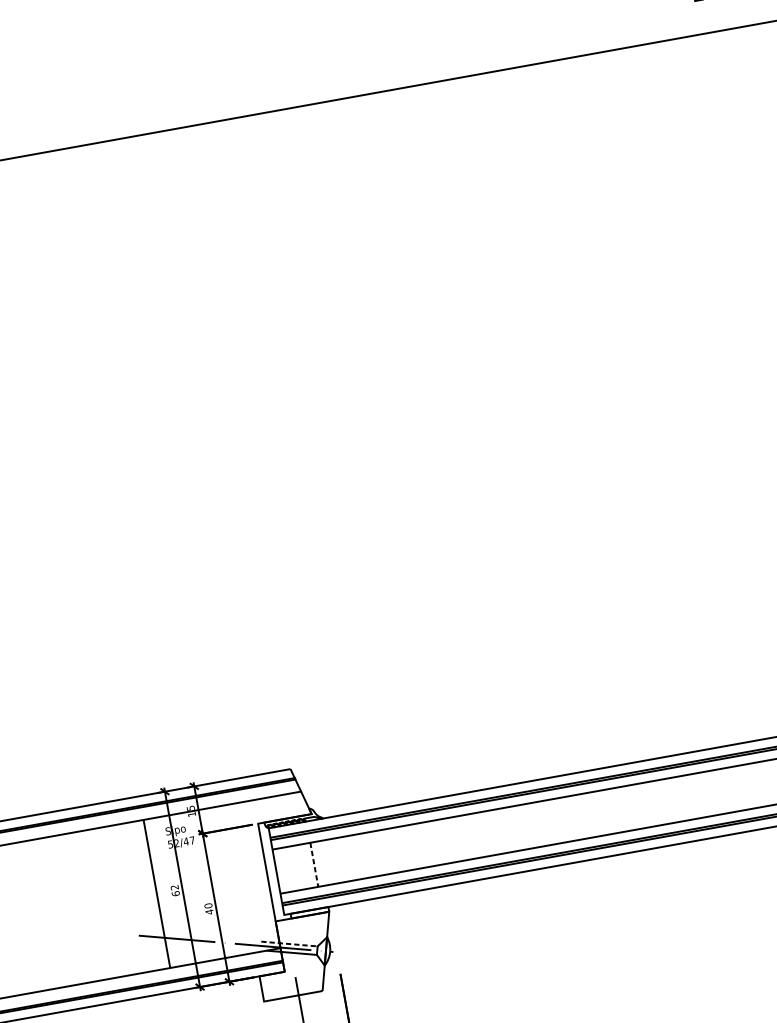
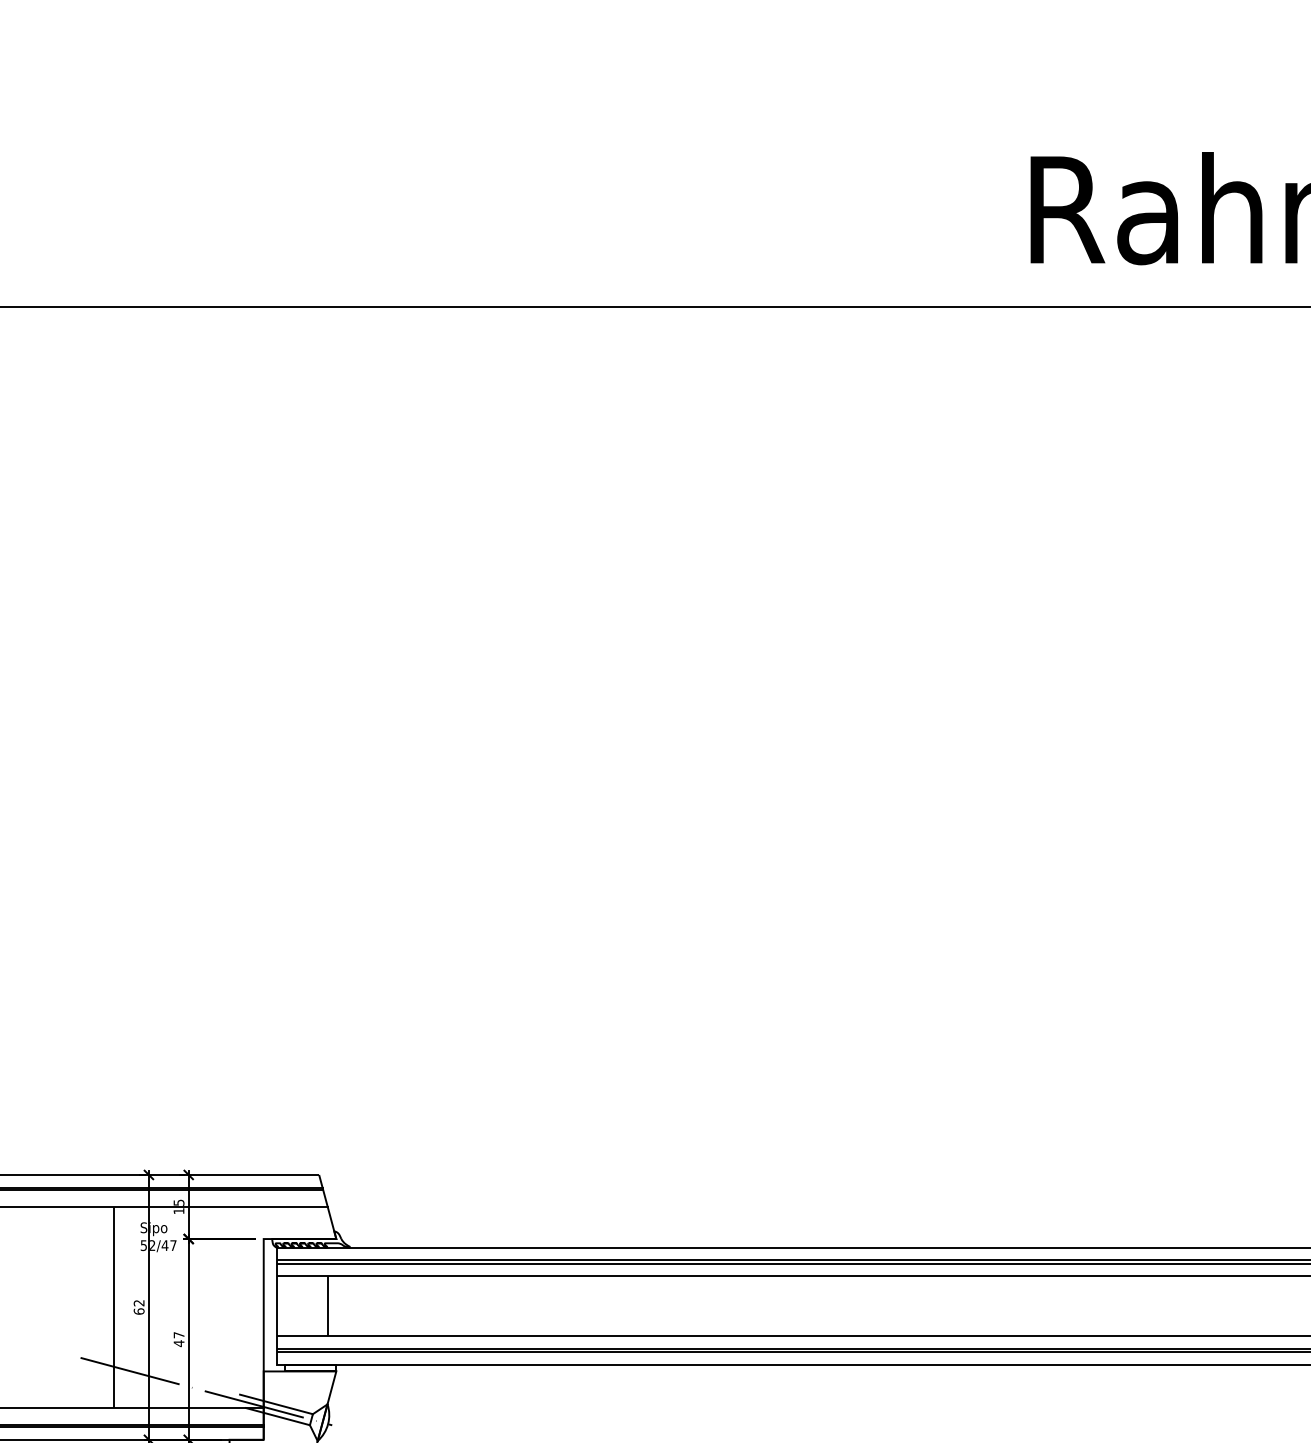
line: (314, 865) -> (327, 1306), dashed -> solid
text: (208, 906) -> (178, 1335), 40 -> 47
line: (289, 944) -> (276, 1404), dashed -> solid

